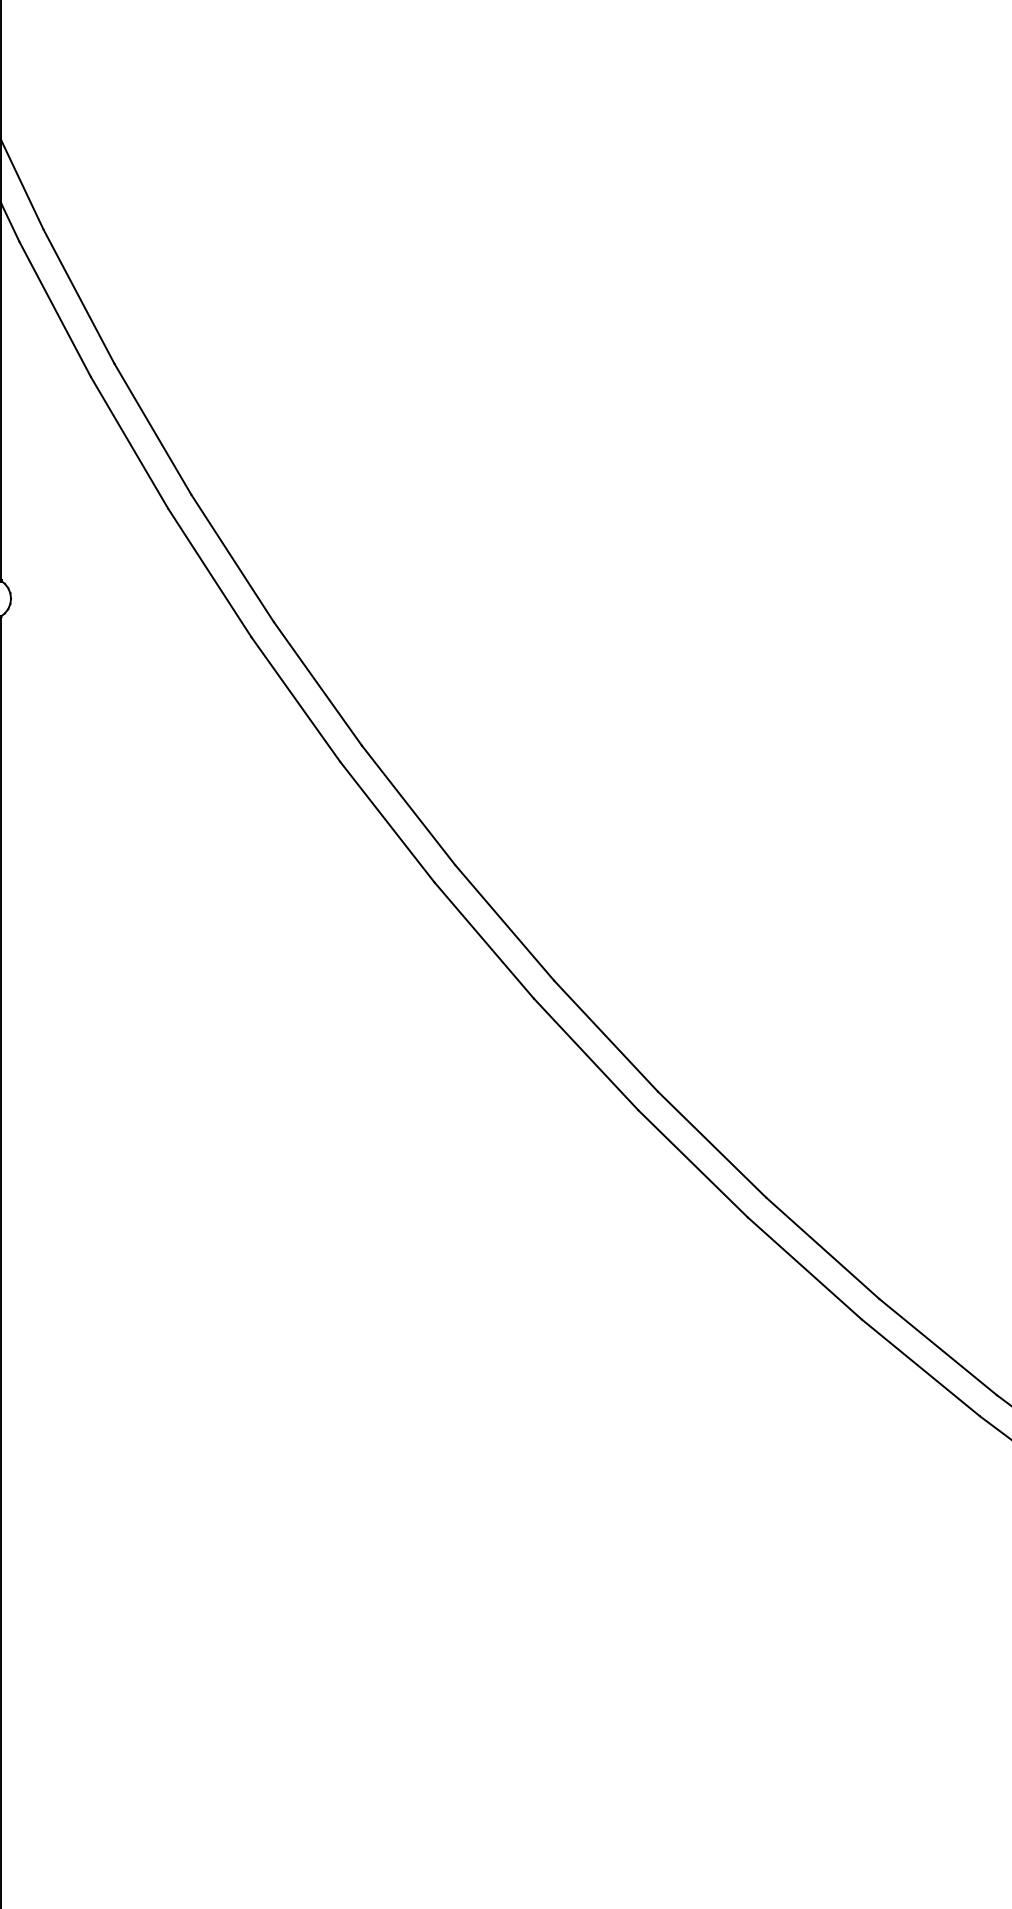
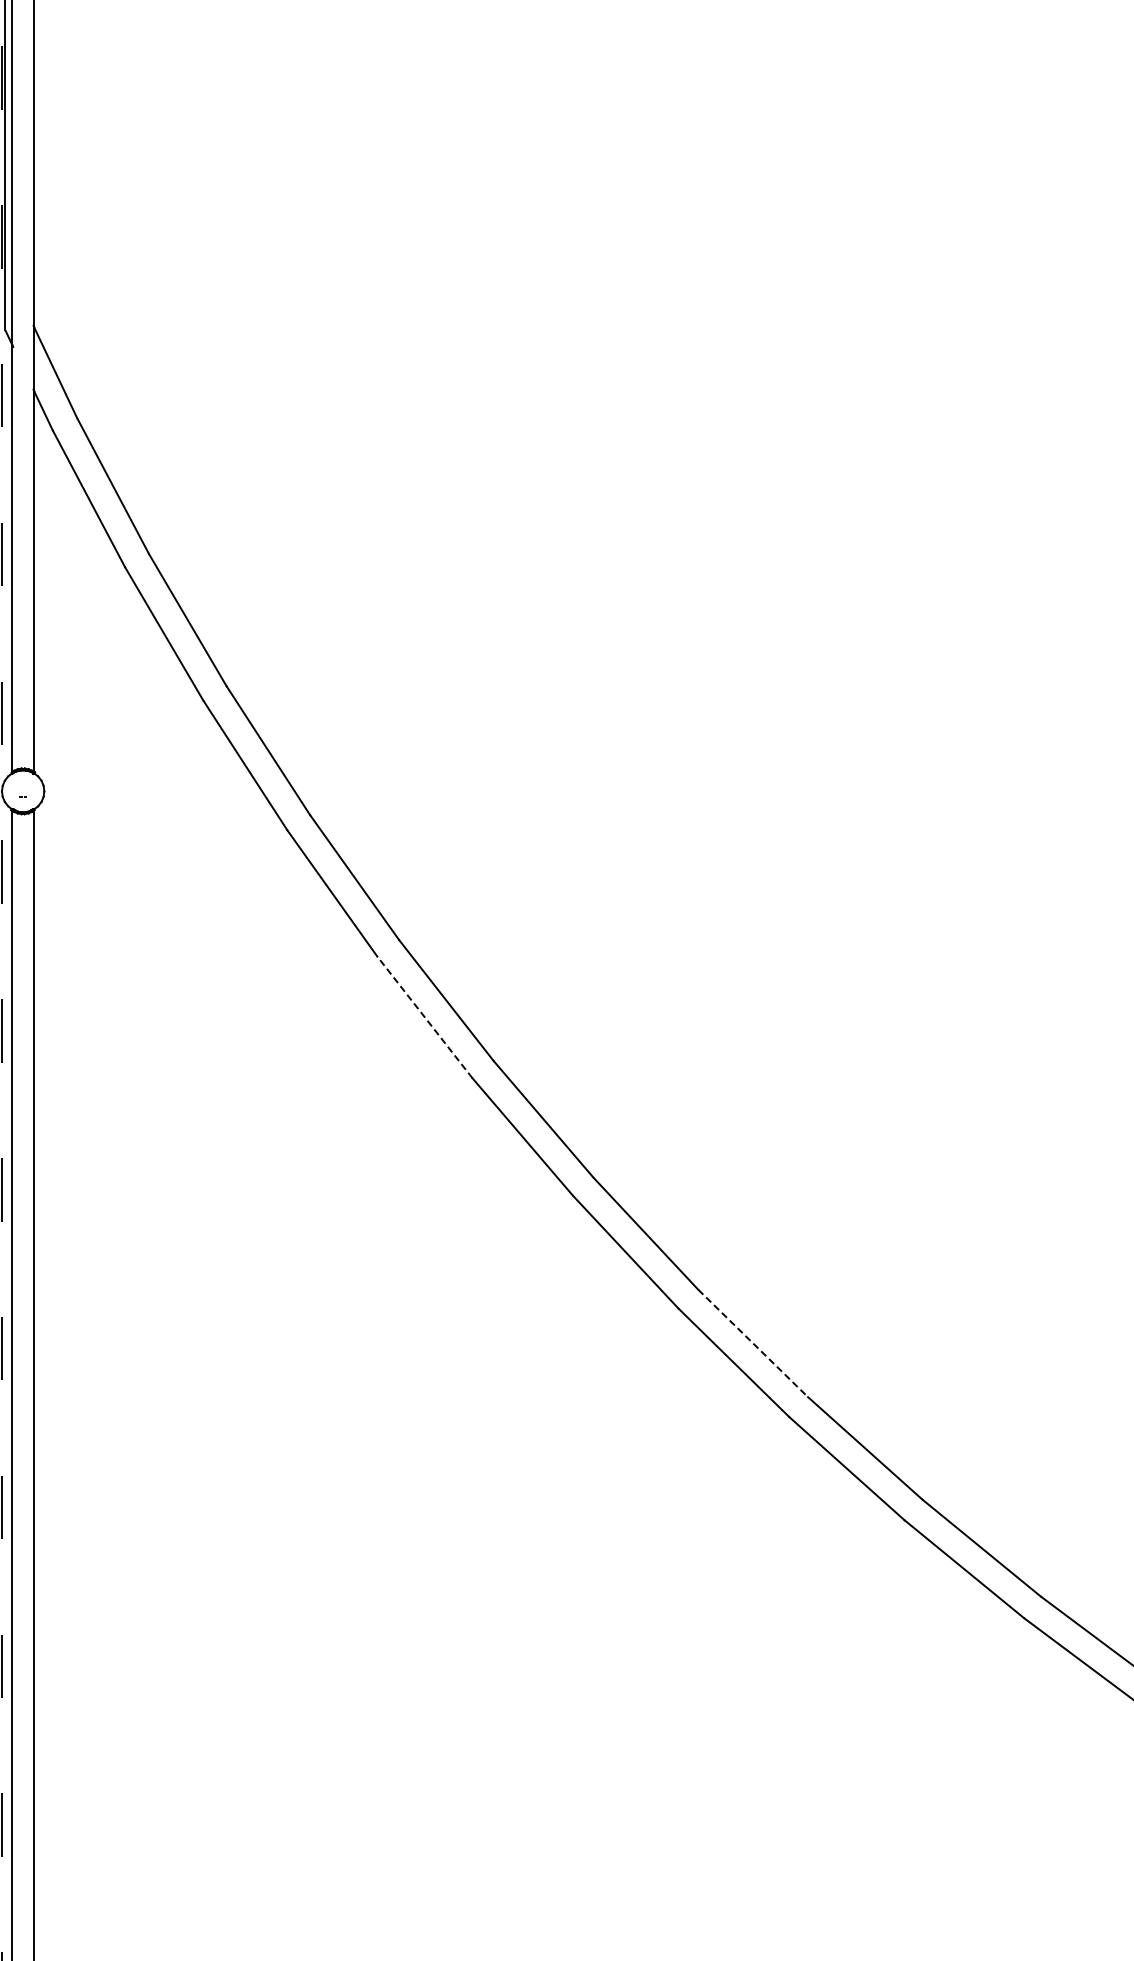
line: (386, 822) -> (424, 1017), solid -> dashed
line: (712, 1144) -> (753, 1343), solid -> dashed

